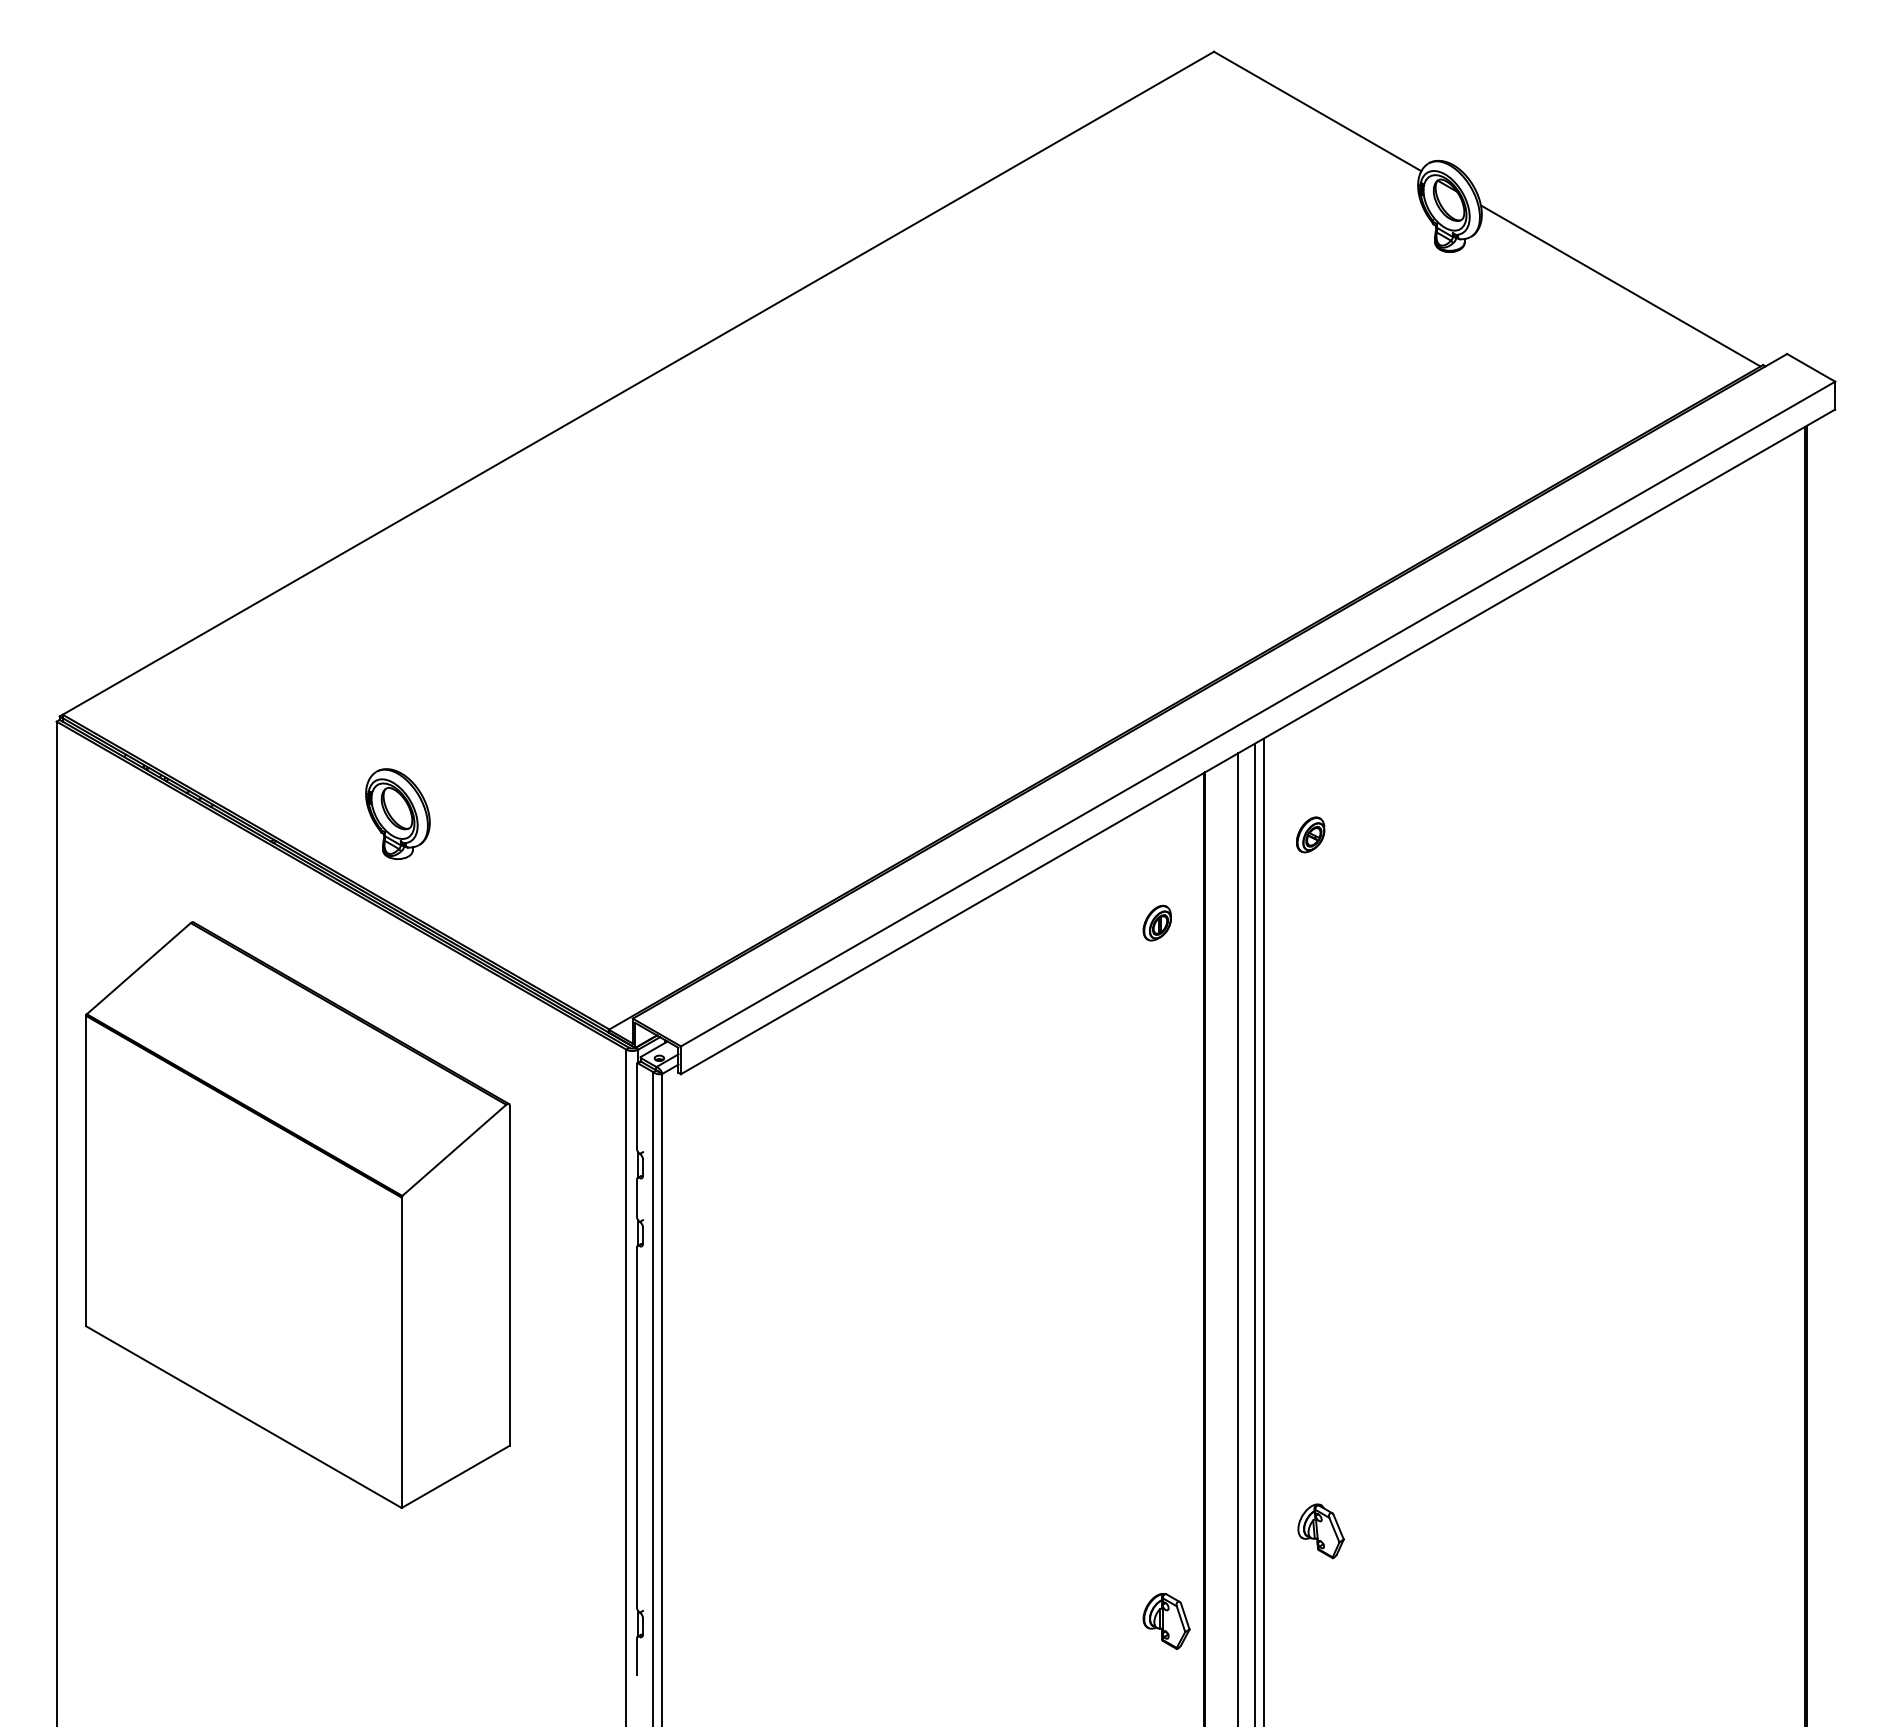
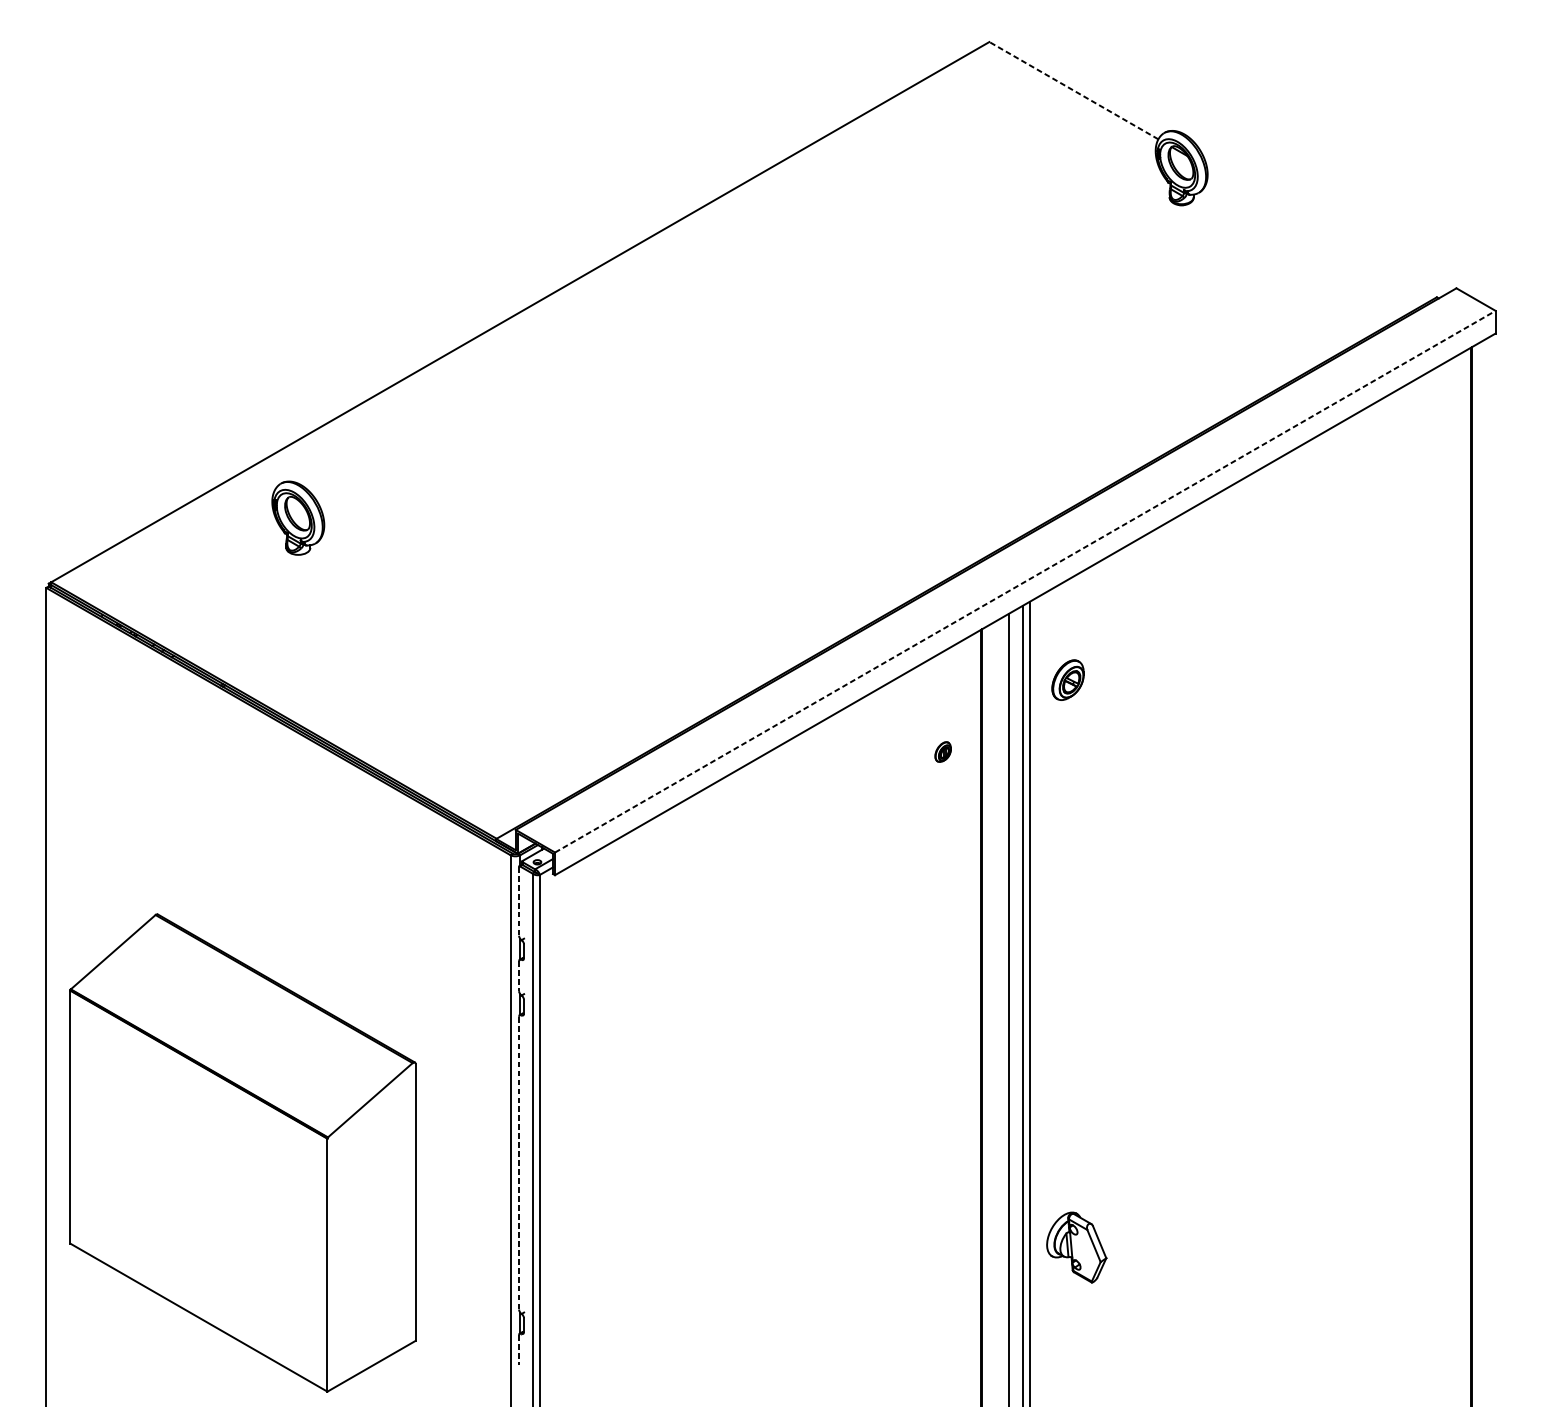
line: (1317, 111) -> (1073, 90), solid -> dashed
line: (1620, 285) -> (1320, 232), removed
line: (1258, 714) -> (1025, 582), solid -> dashed
part: (397, 813) -> (297, 517), moved
part: (1310, 834) -> (1068, 679), size x1.4
part: (1156, 922) -> (942, 751), size x0.7
line: (636, 1106) -> (518, 901), solid -> dashed
line: (636, 1198) -> (518, 976), solid -> dashed
part: (297, 1215) -> (242, 1153), moved
line: (636, 1427) -> (518, 1163), solid -> dashed
part: (1320, 1531) -> (1076, 1247), size x1.6
part: (1166, 1621) -> (950, 1321), removed
line: (636, 1657) -> (518, 1350), solid -> dashed

